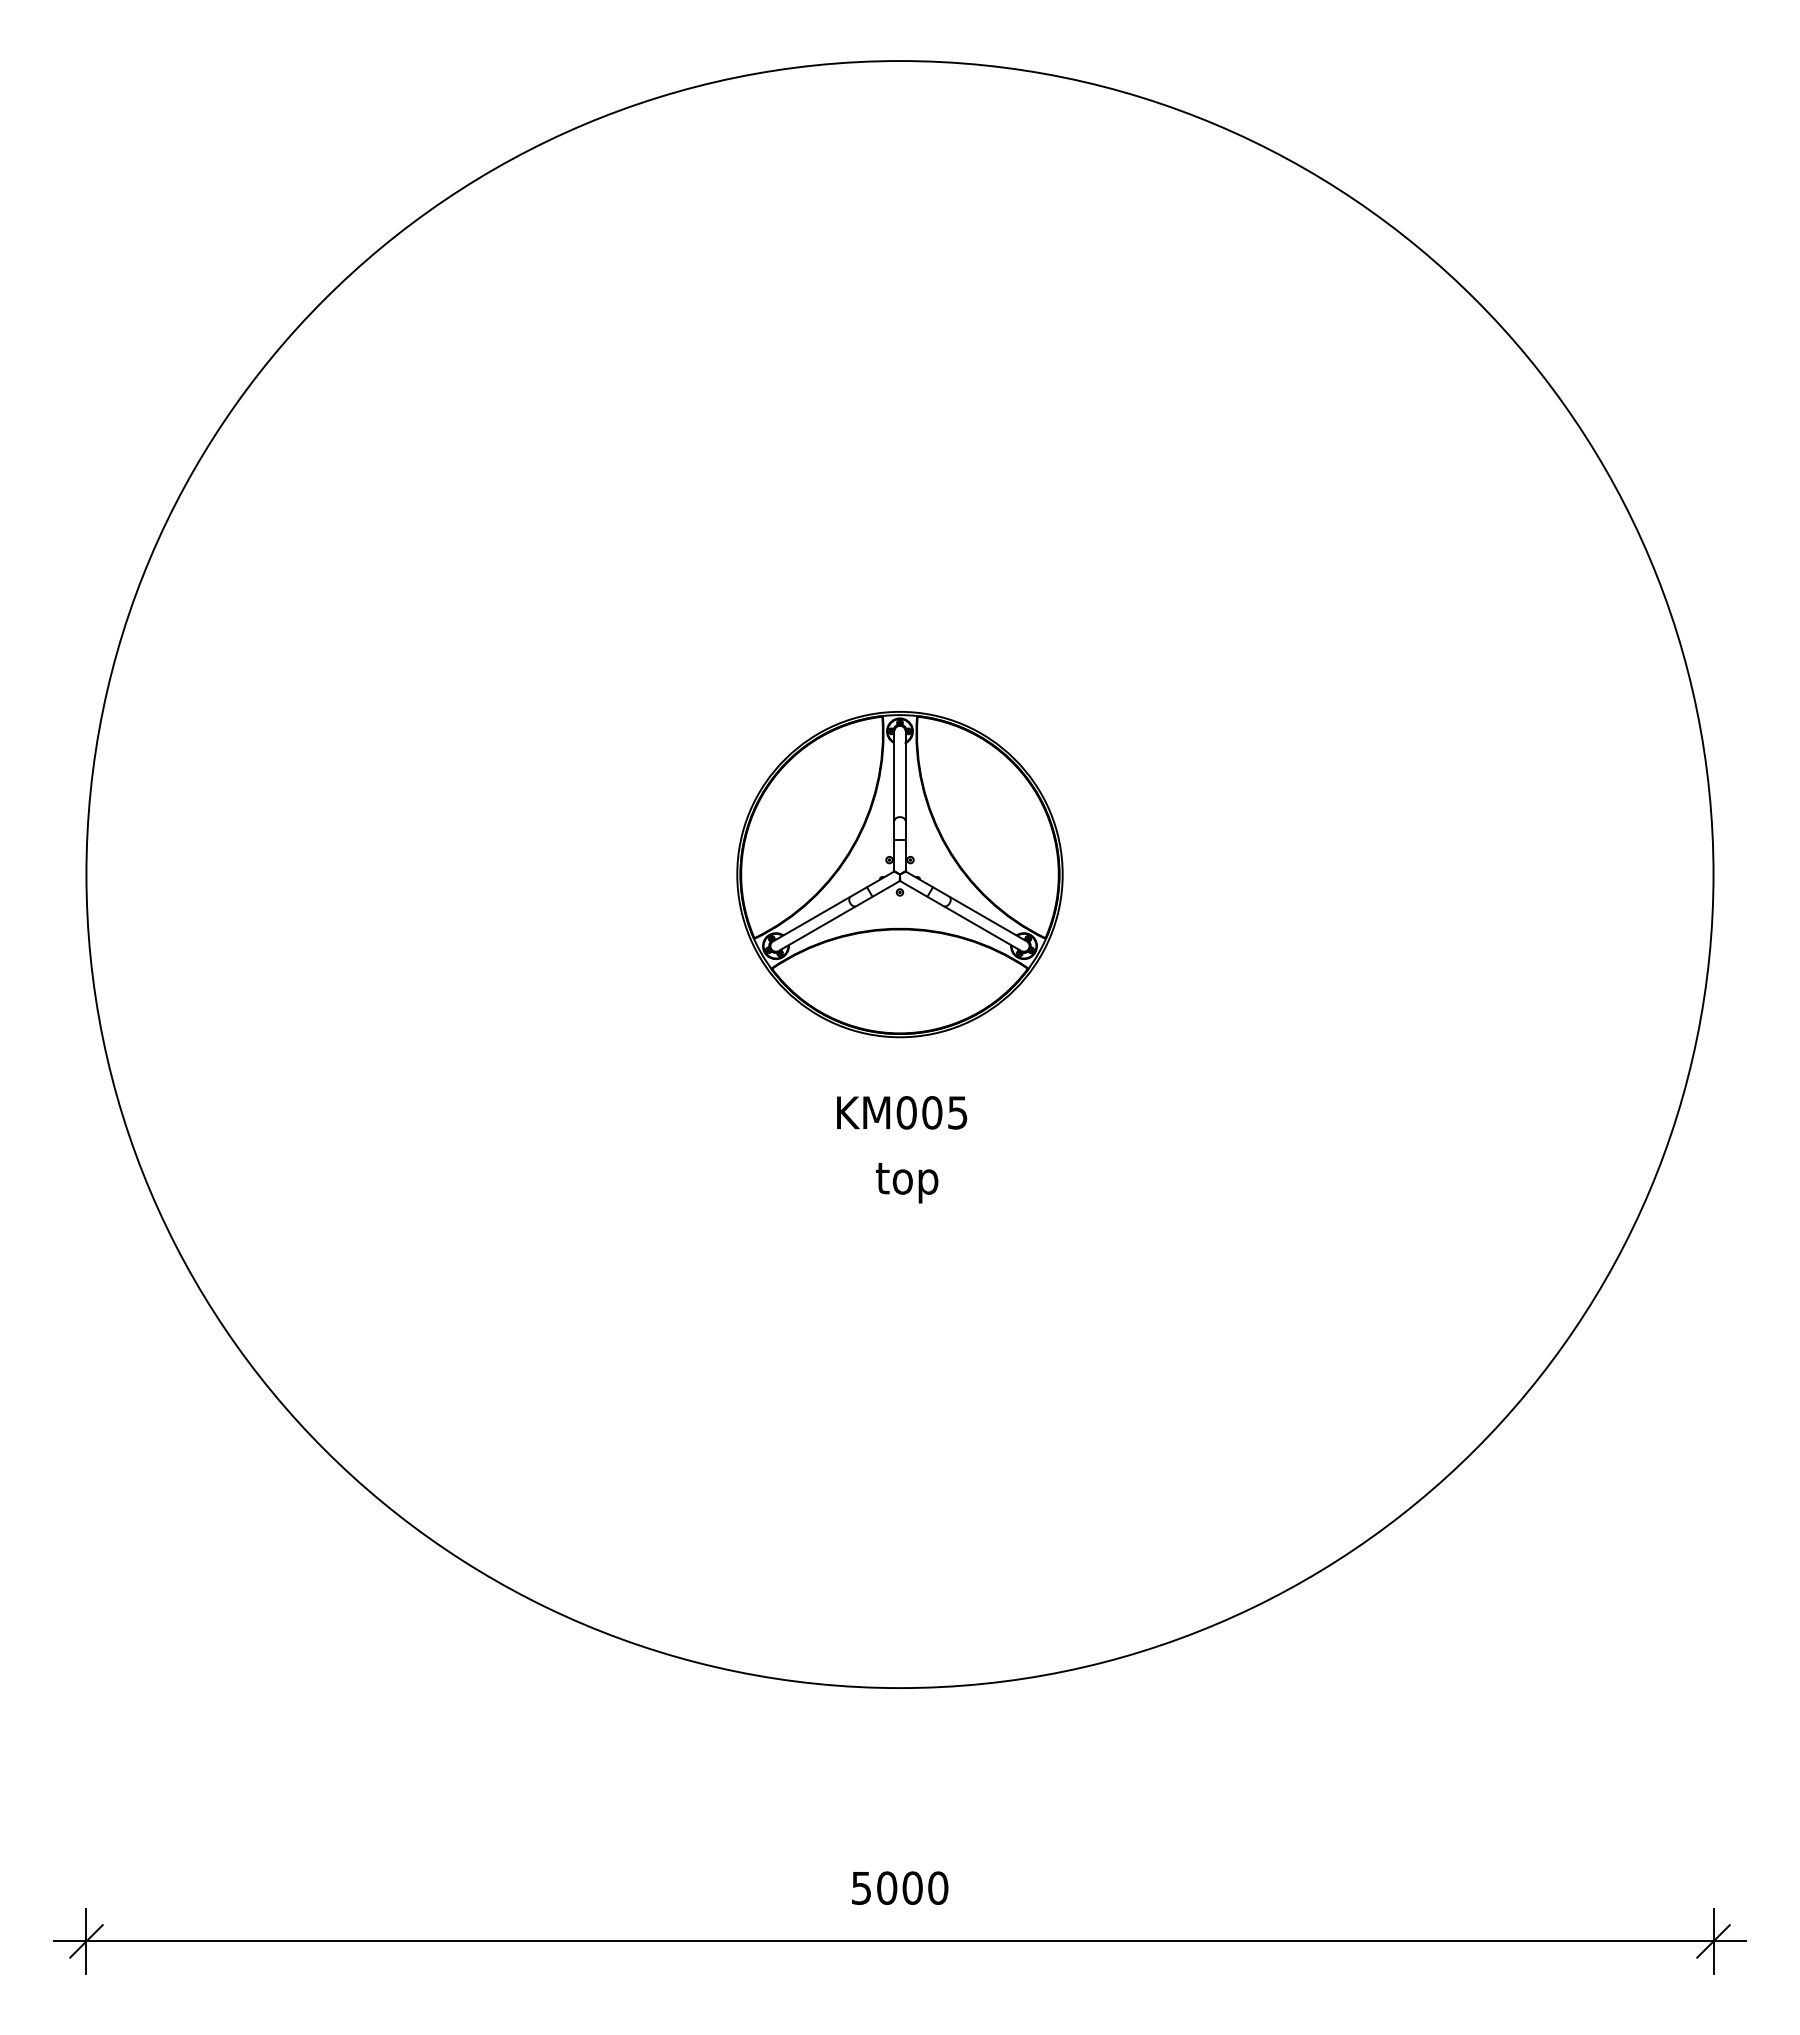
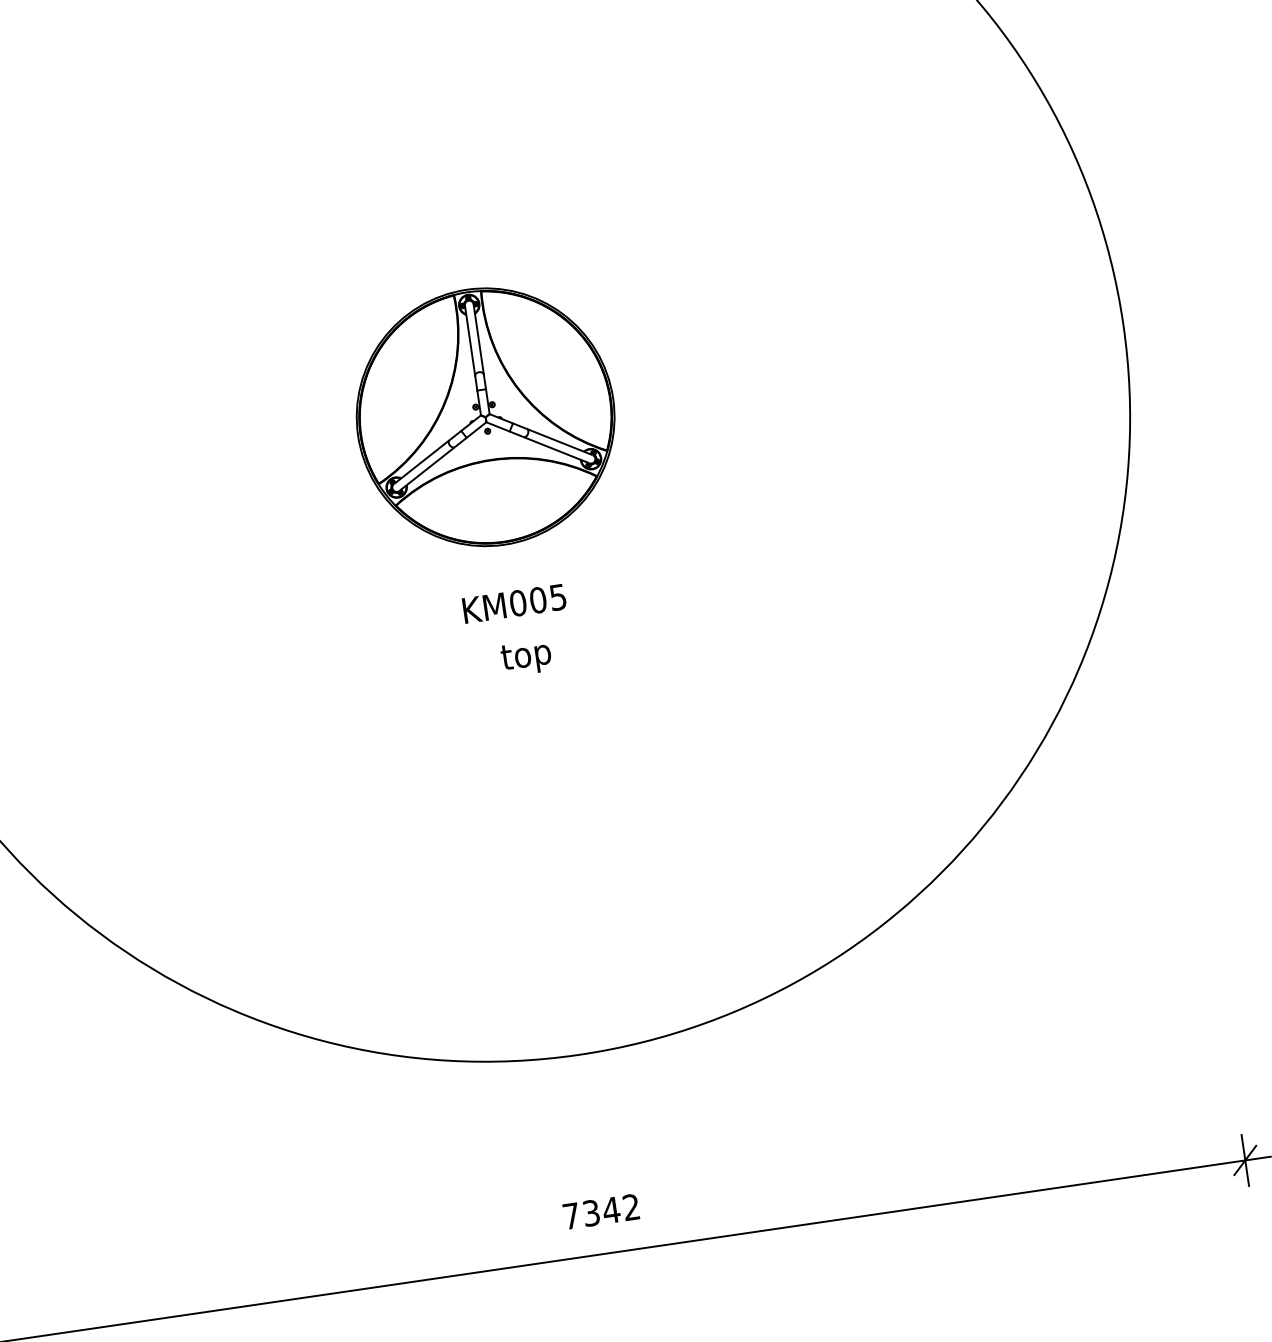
text: (900, 1887) -> (601, 1211), 5000 -> 7342

